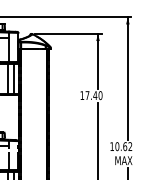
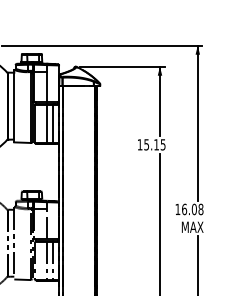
text: (93, 95) -> (154, 144), 17.40 -> 15.15
text: (123, 146) -> (192, 209), 10.62 -> 16.08

